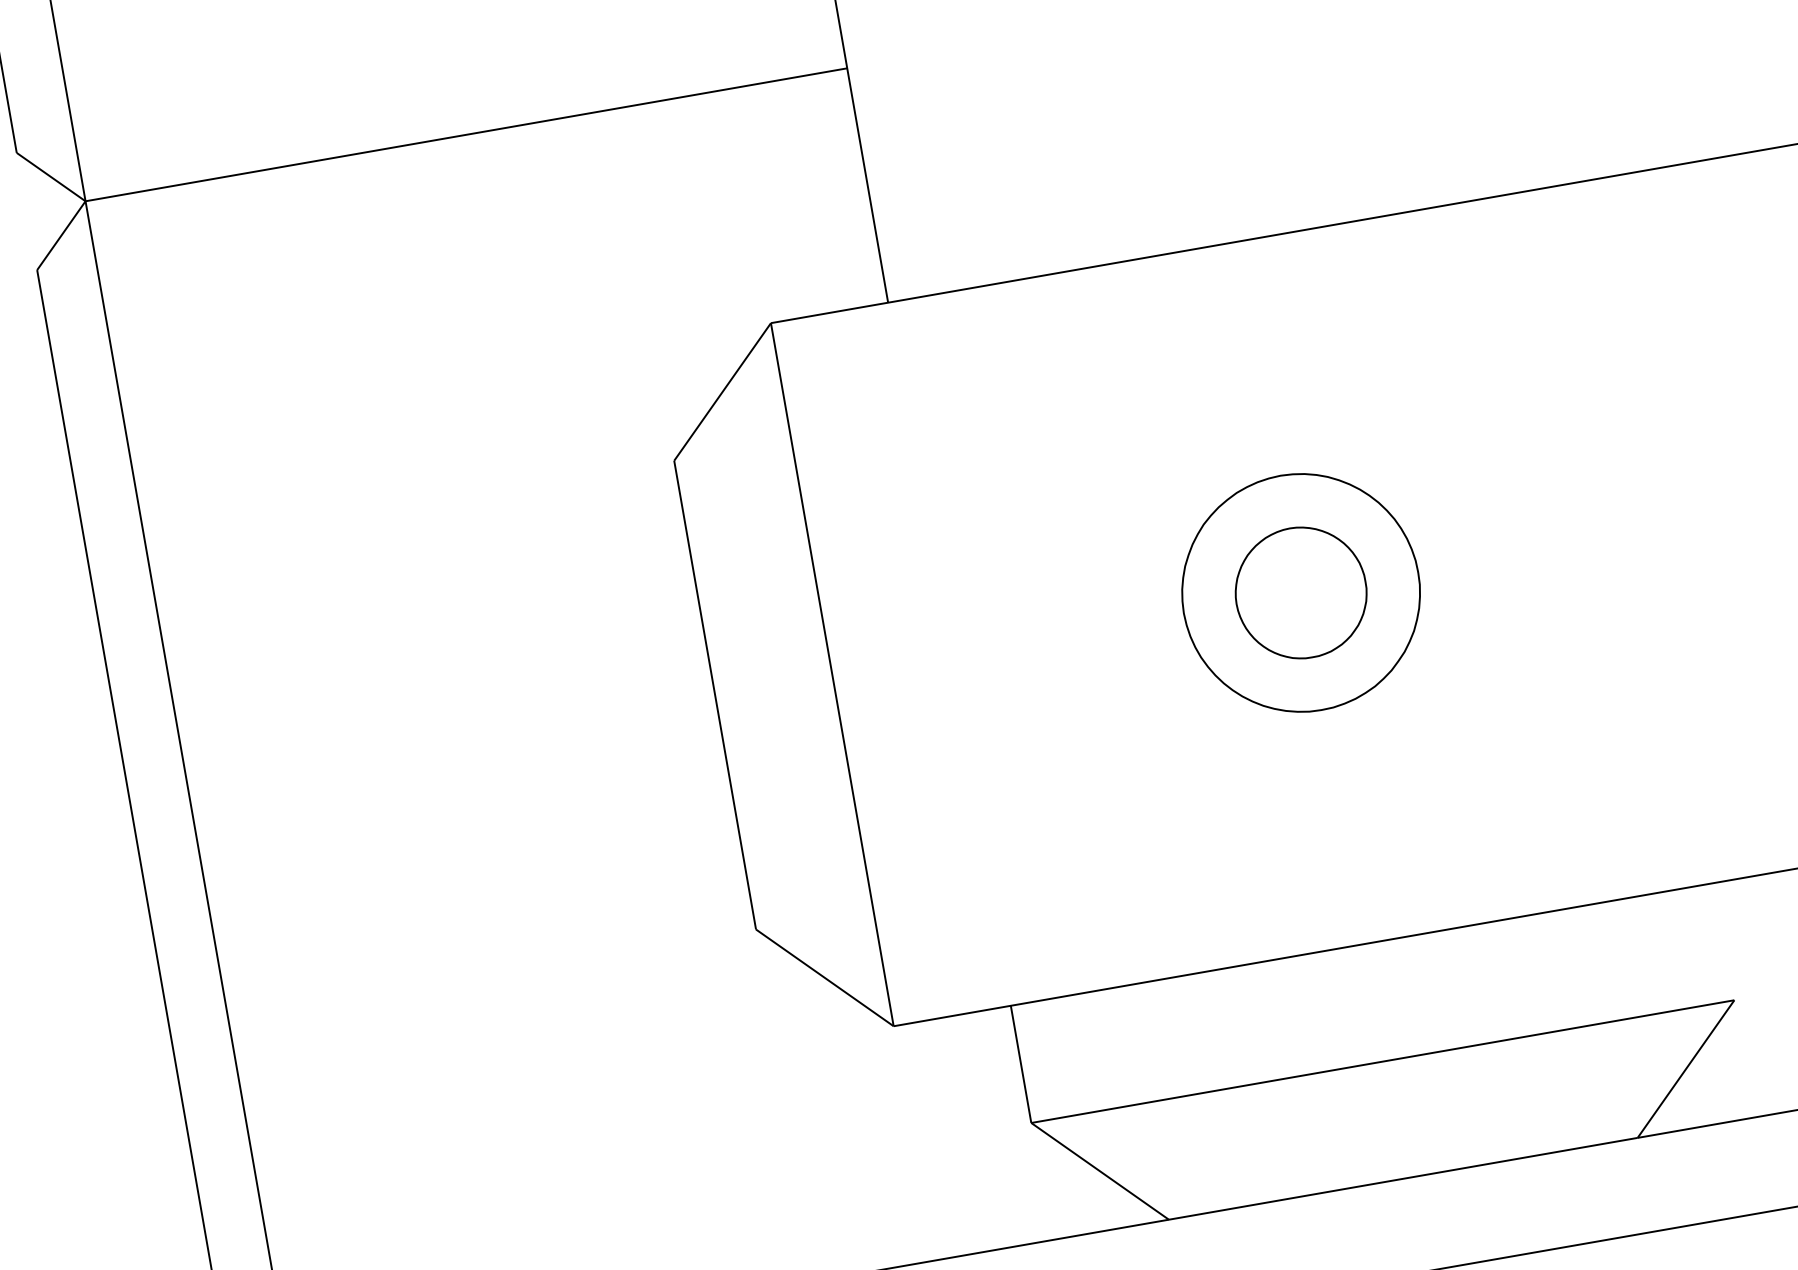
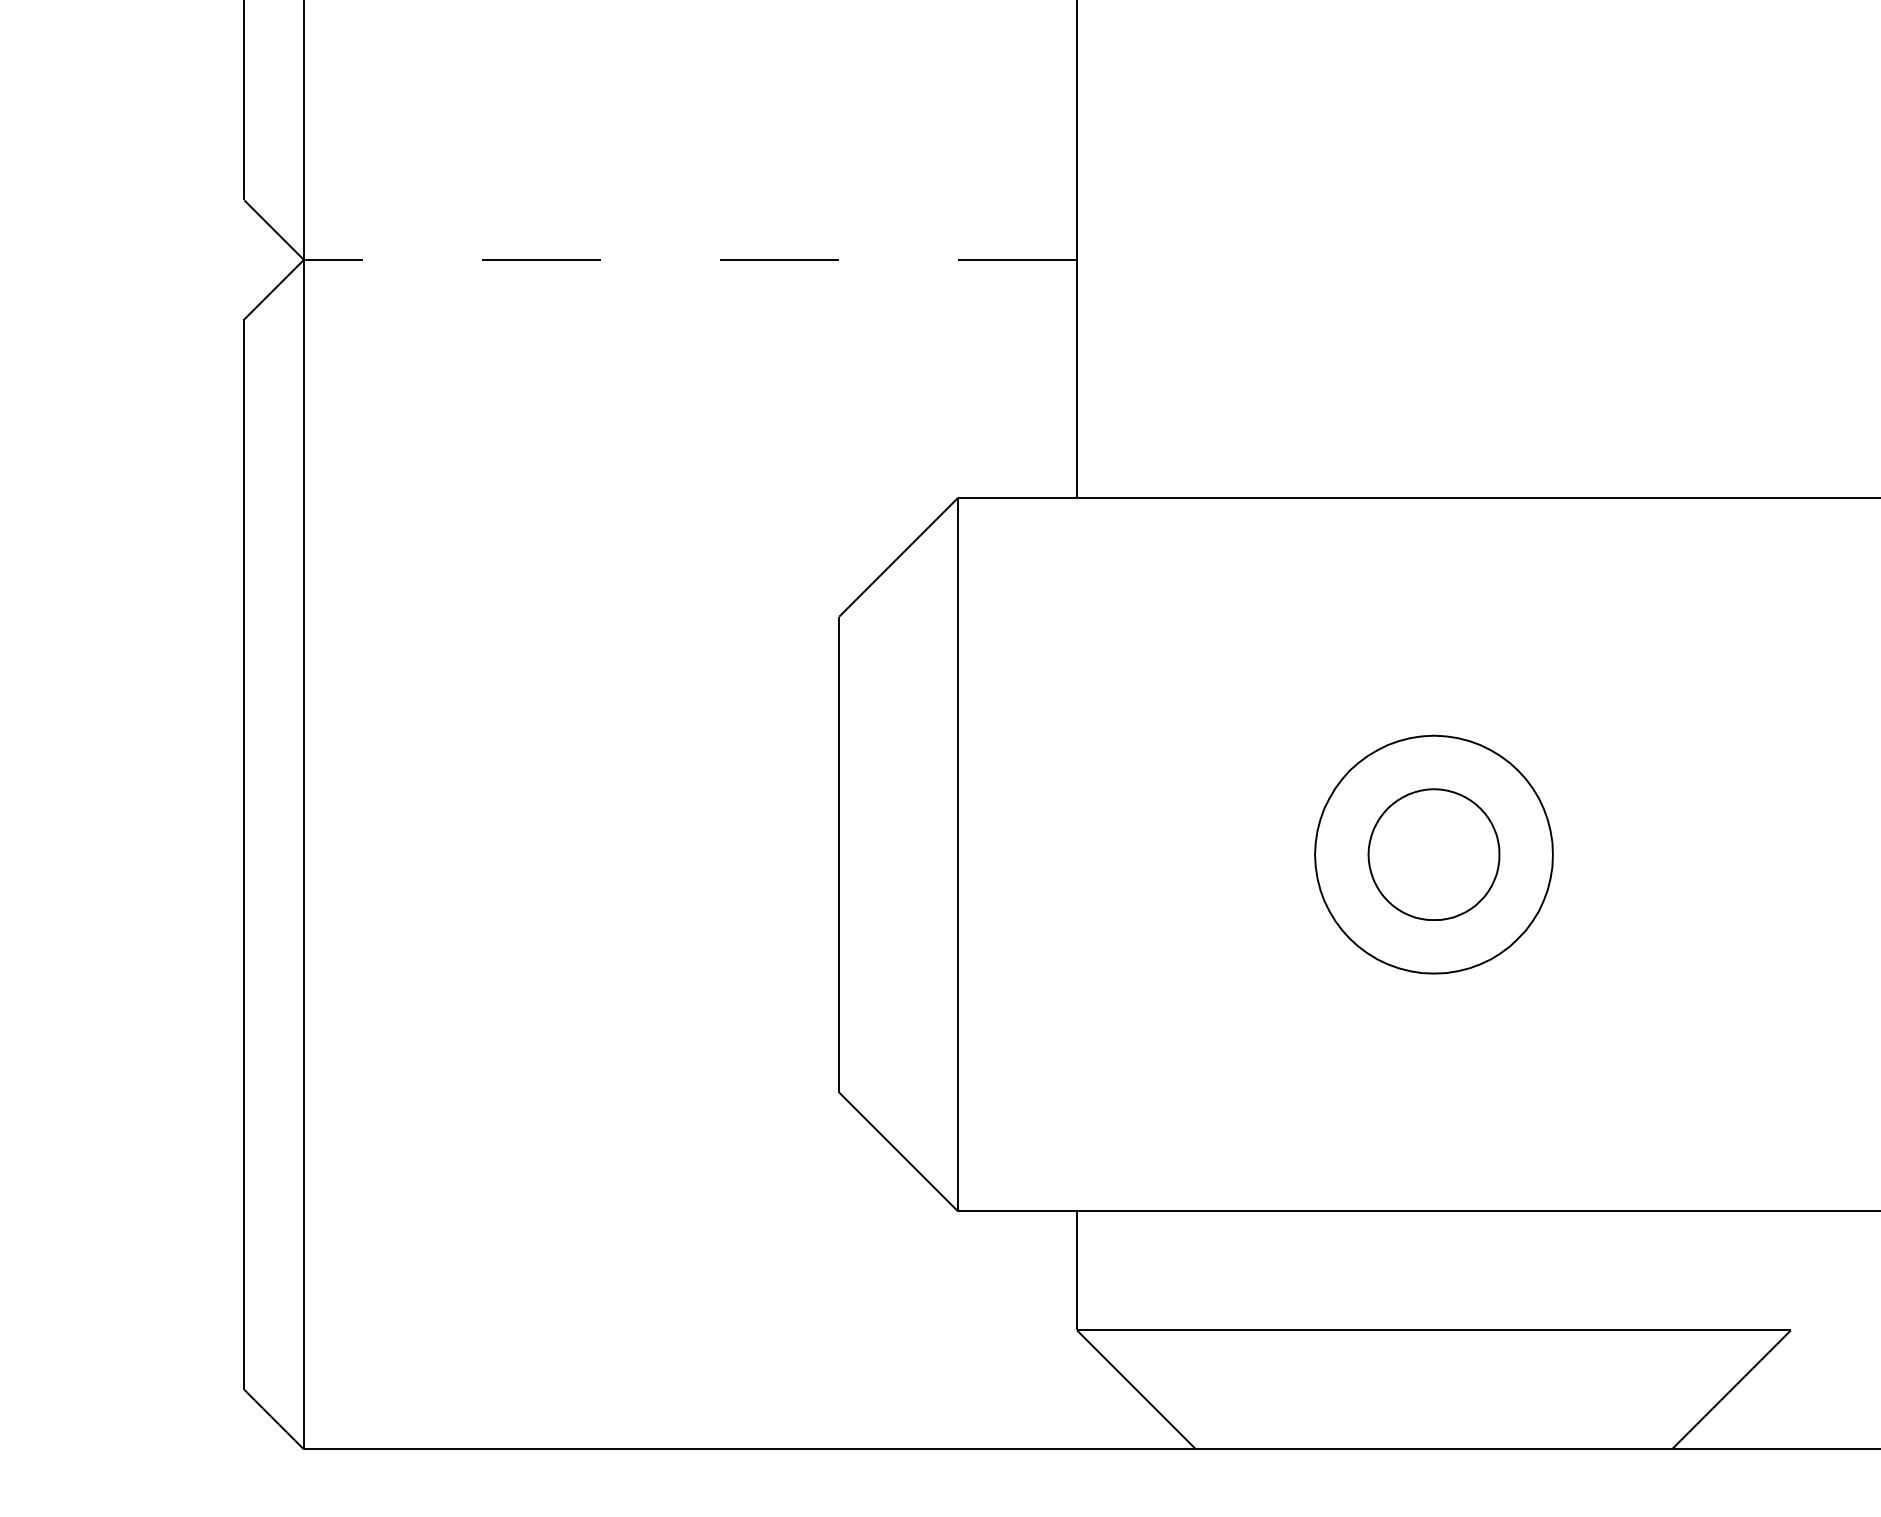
line: (466, 134) -> (690, 259), solid -> dashed

